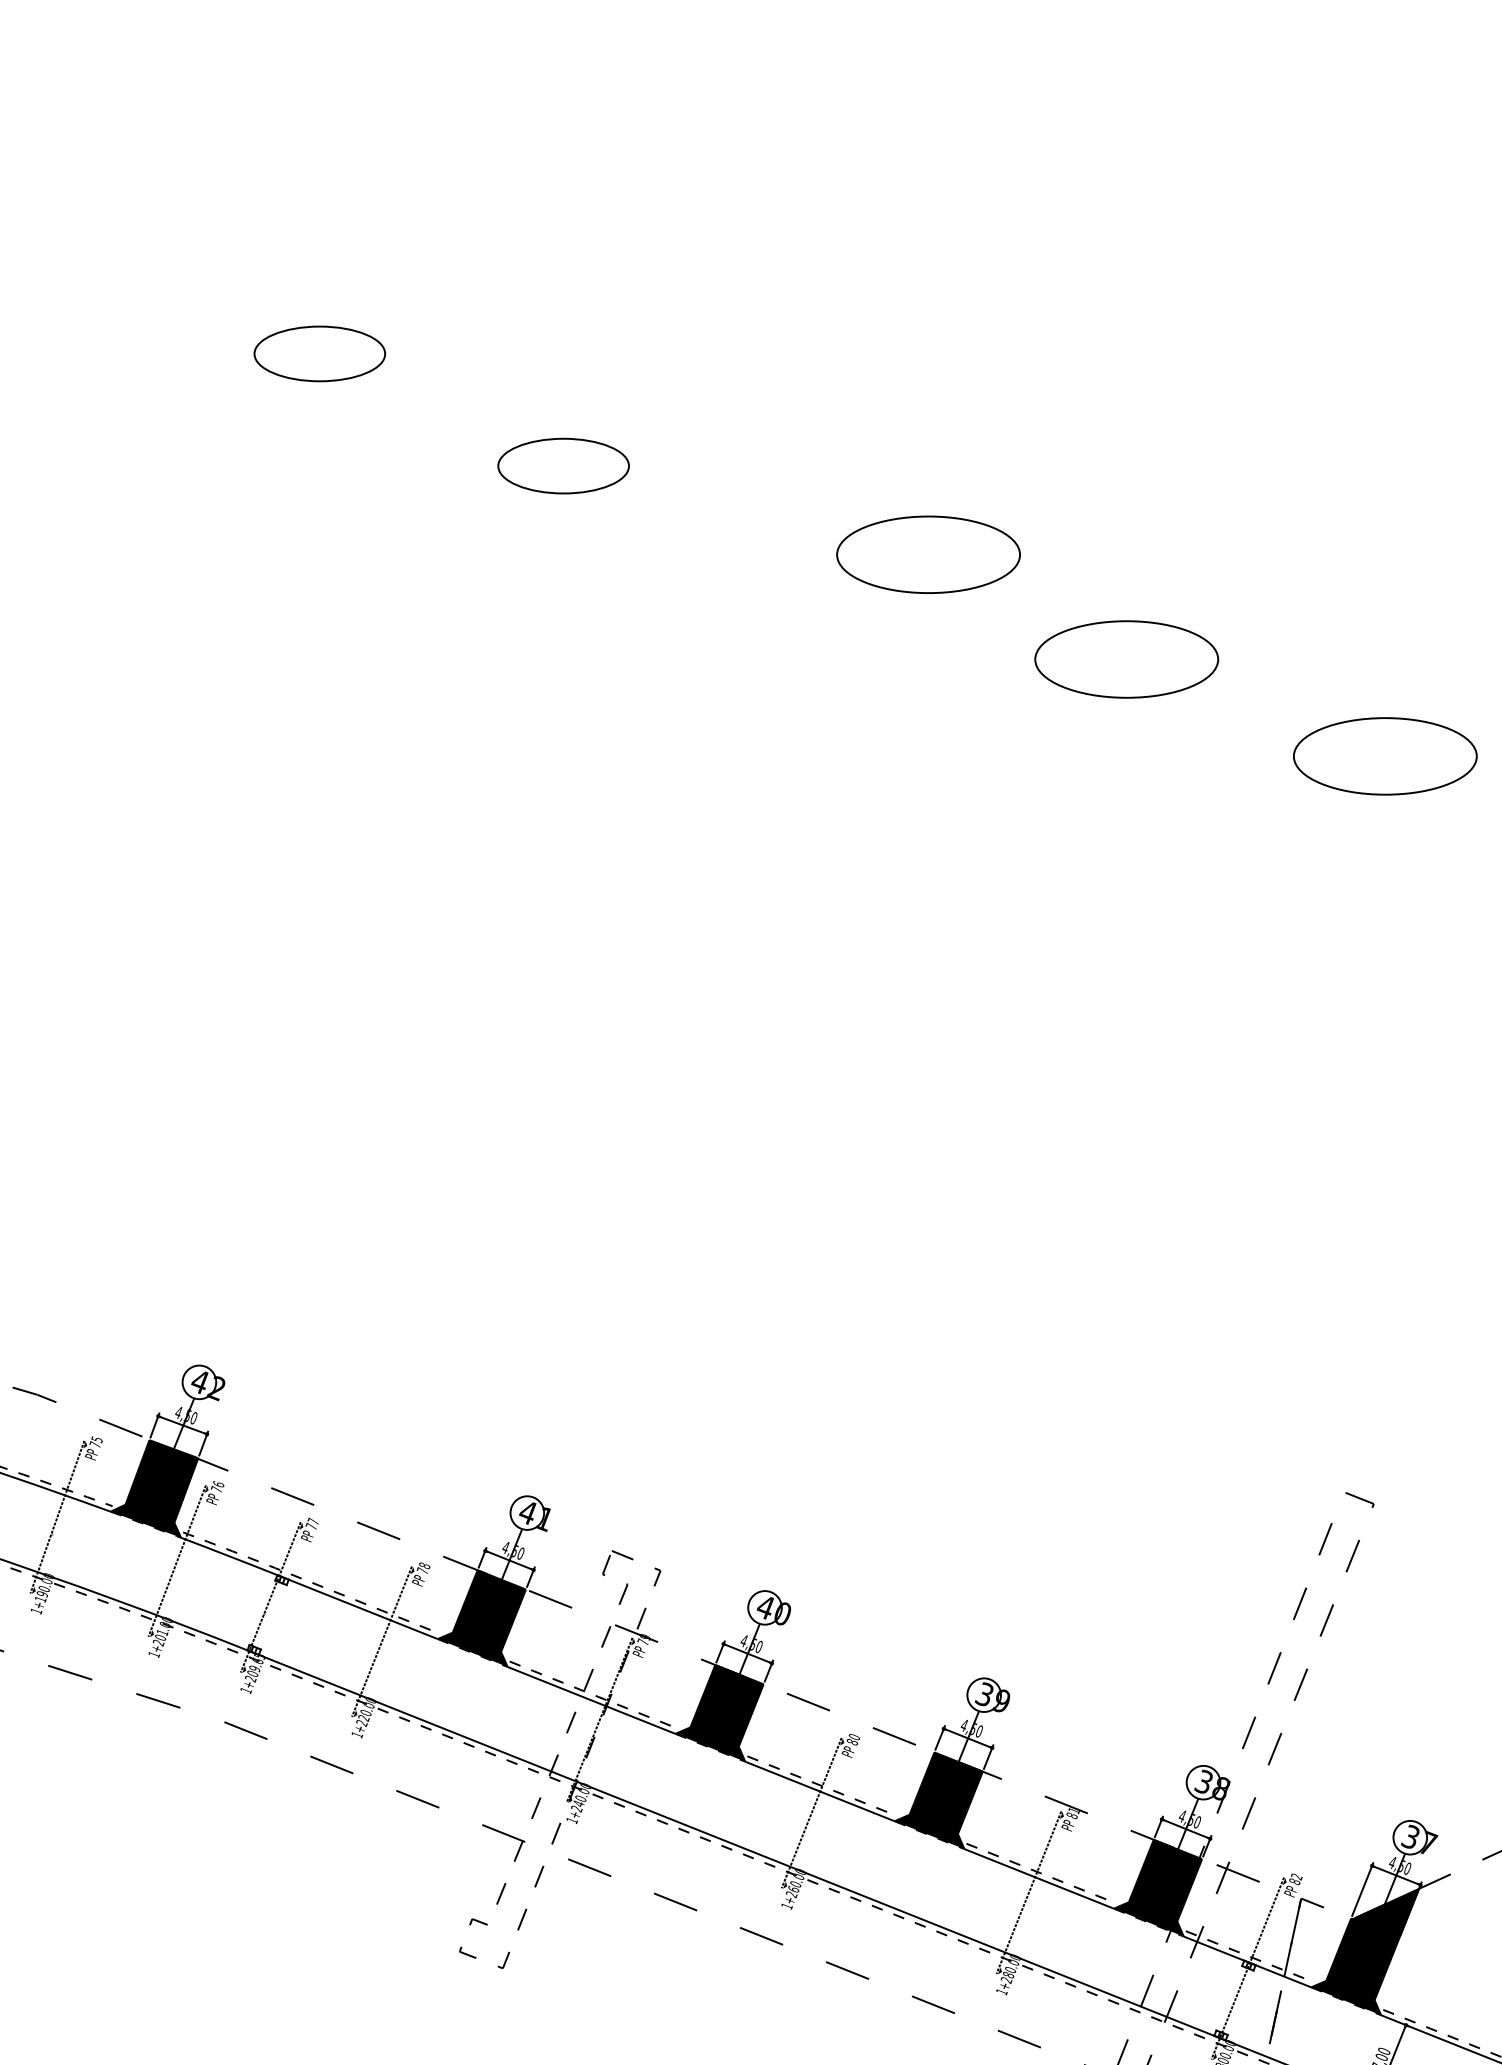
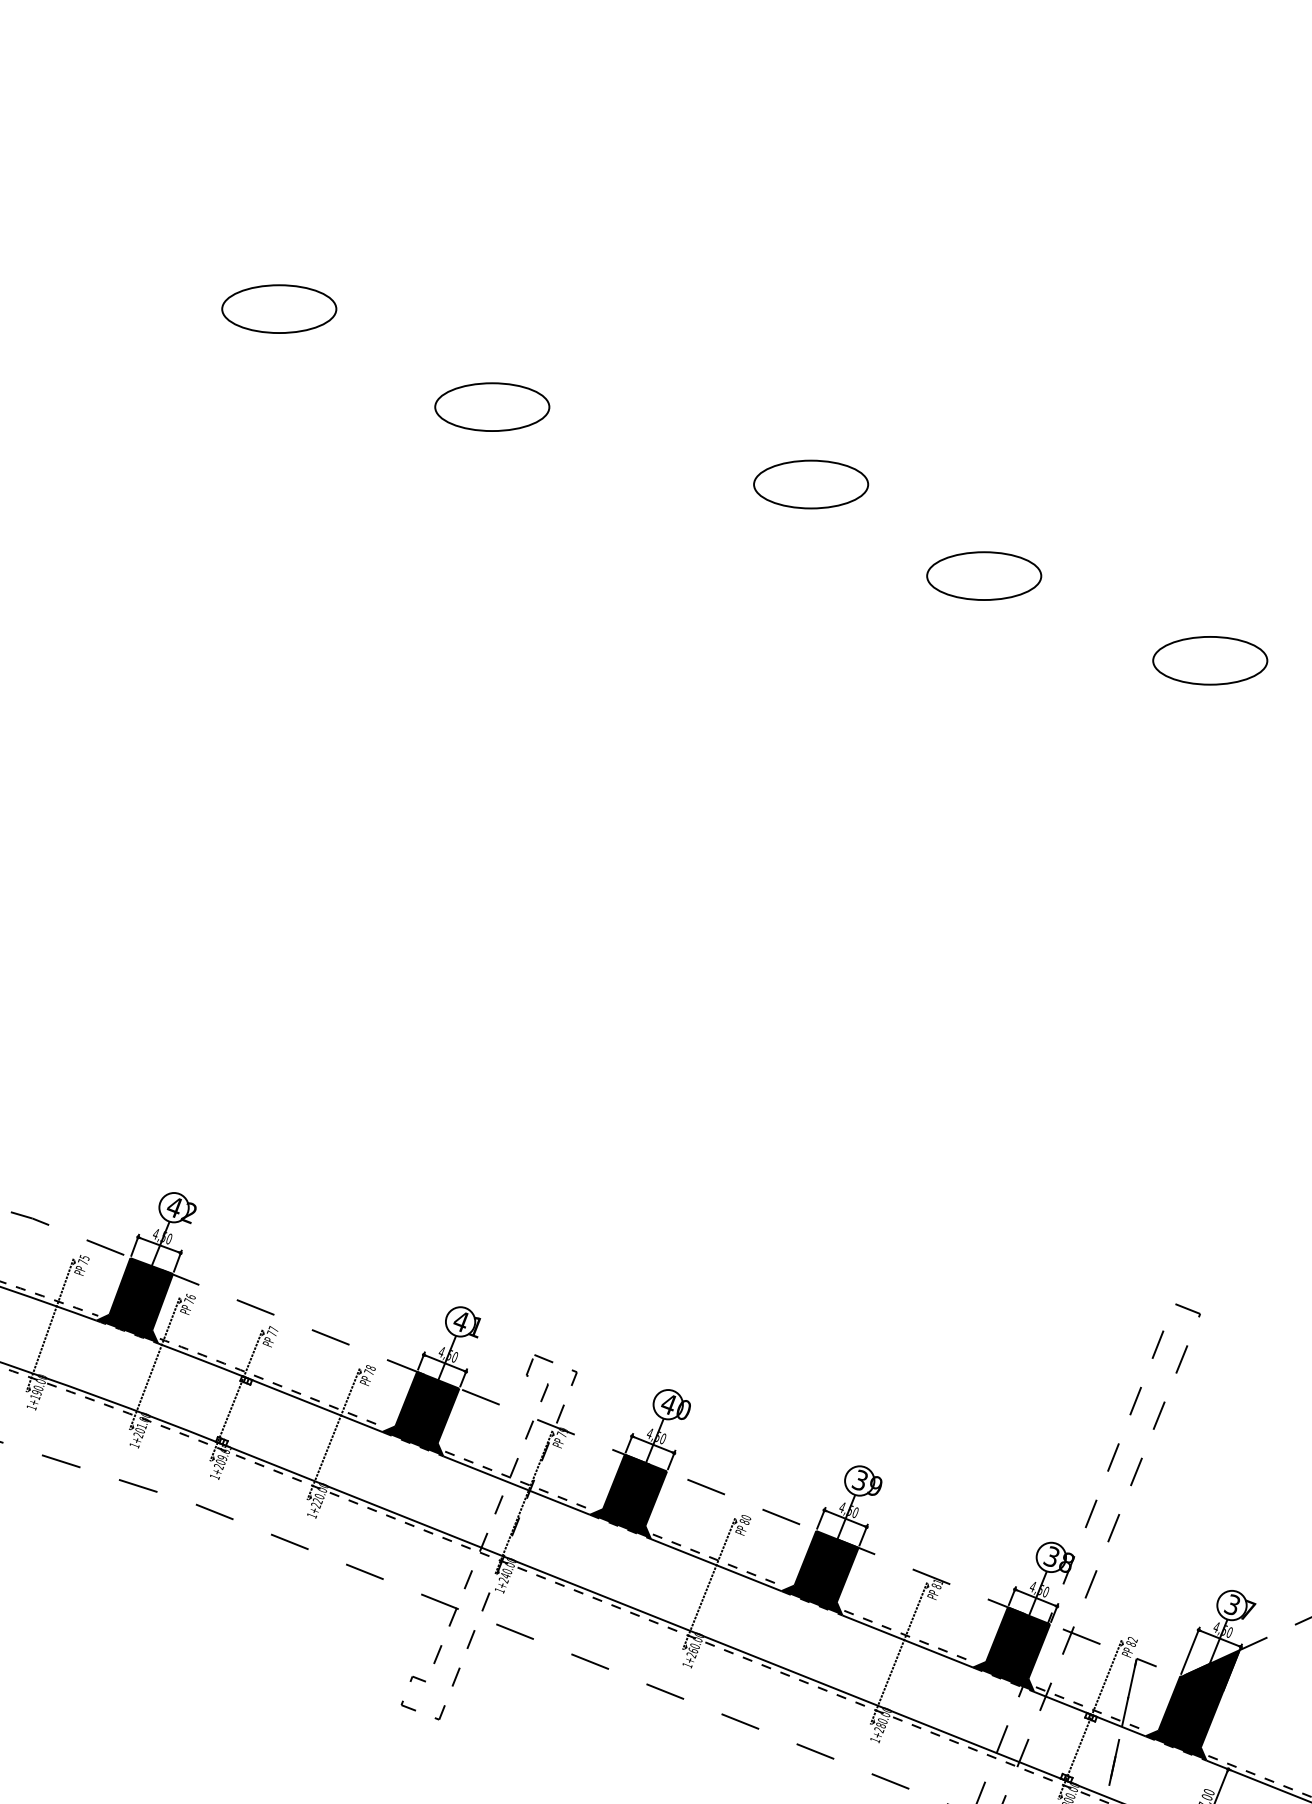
part: (928, 554) -> (811, 484), size x0.71
part: (1126, 659) -> (984, 576), size x0.71
part: (1385, 756) -> (1210, 660), size x0.71

